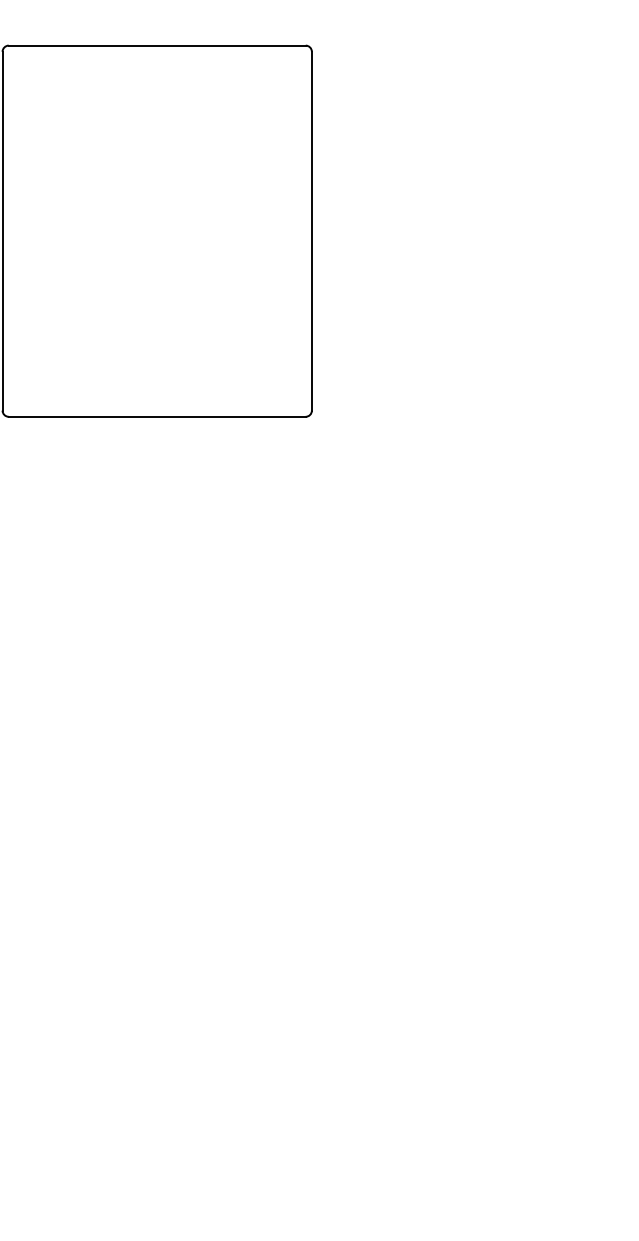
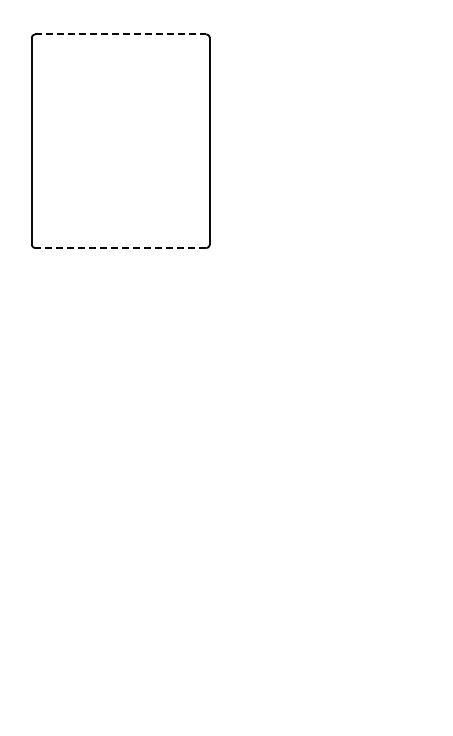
line: (158, 45) -> (121, 34), solid -> dashed
line: (156, 415) -> (120, 247), solid -> dashed

